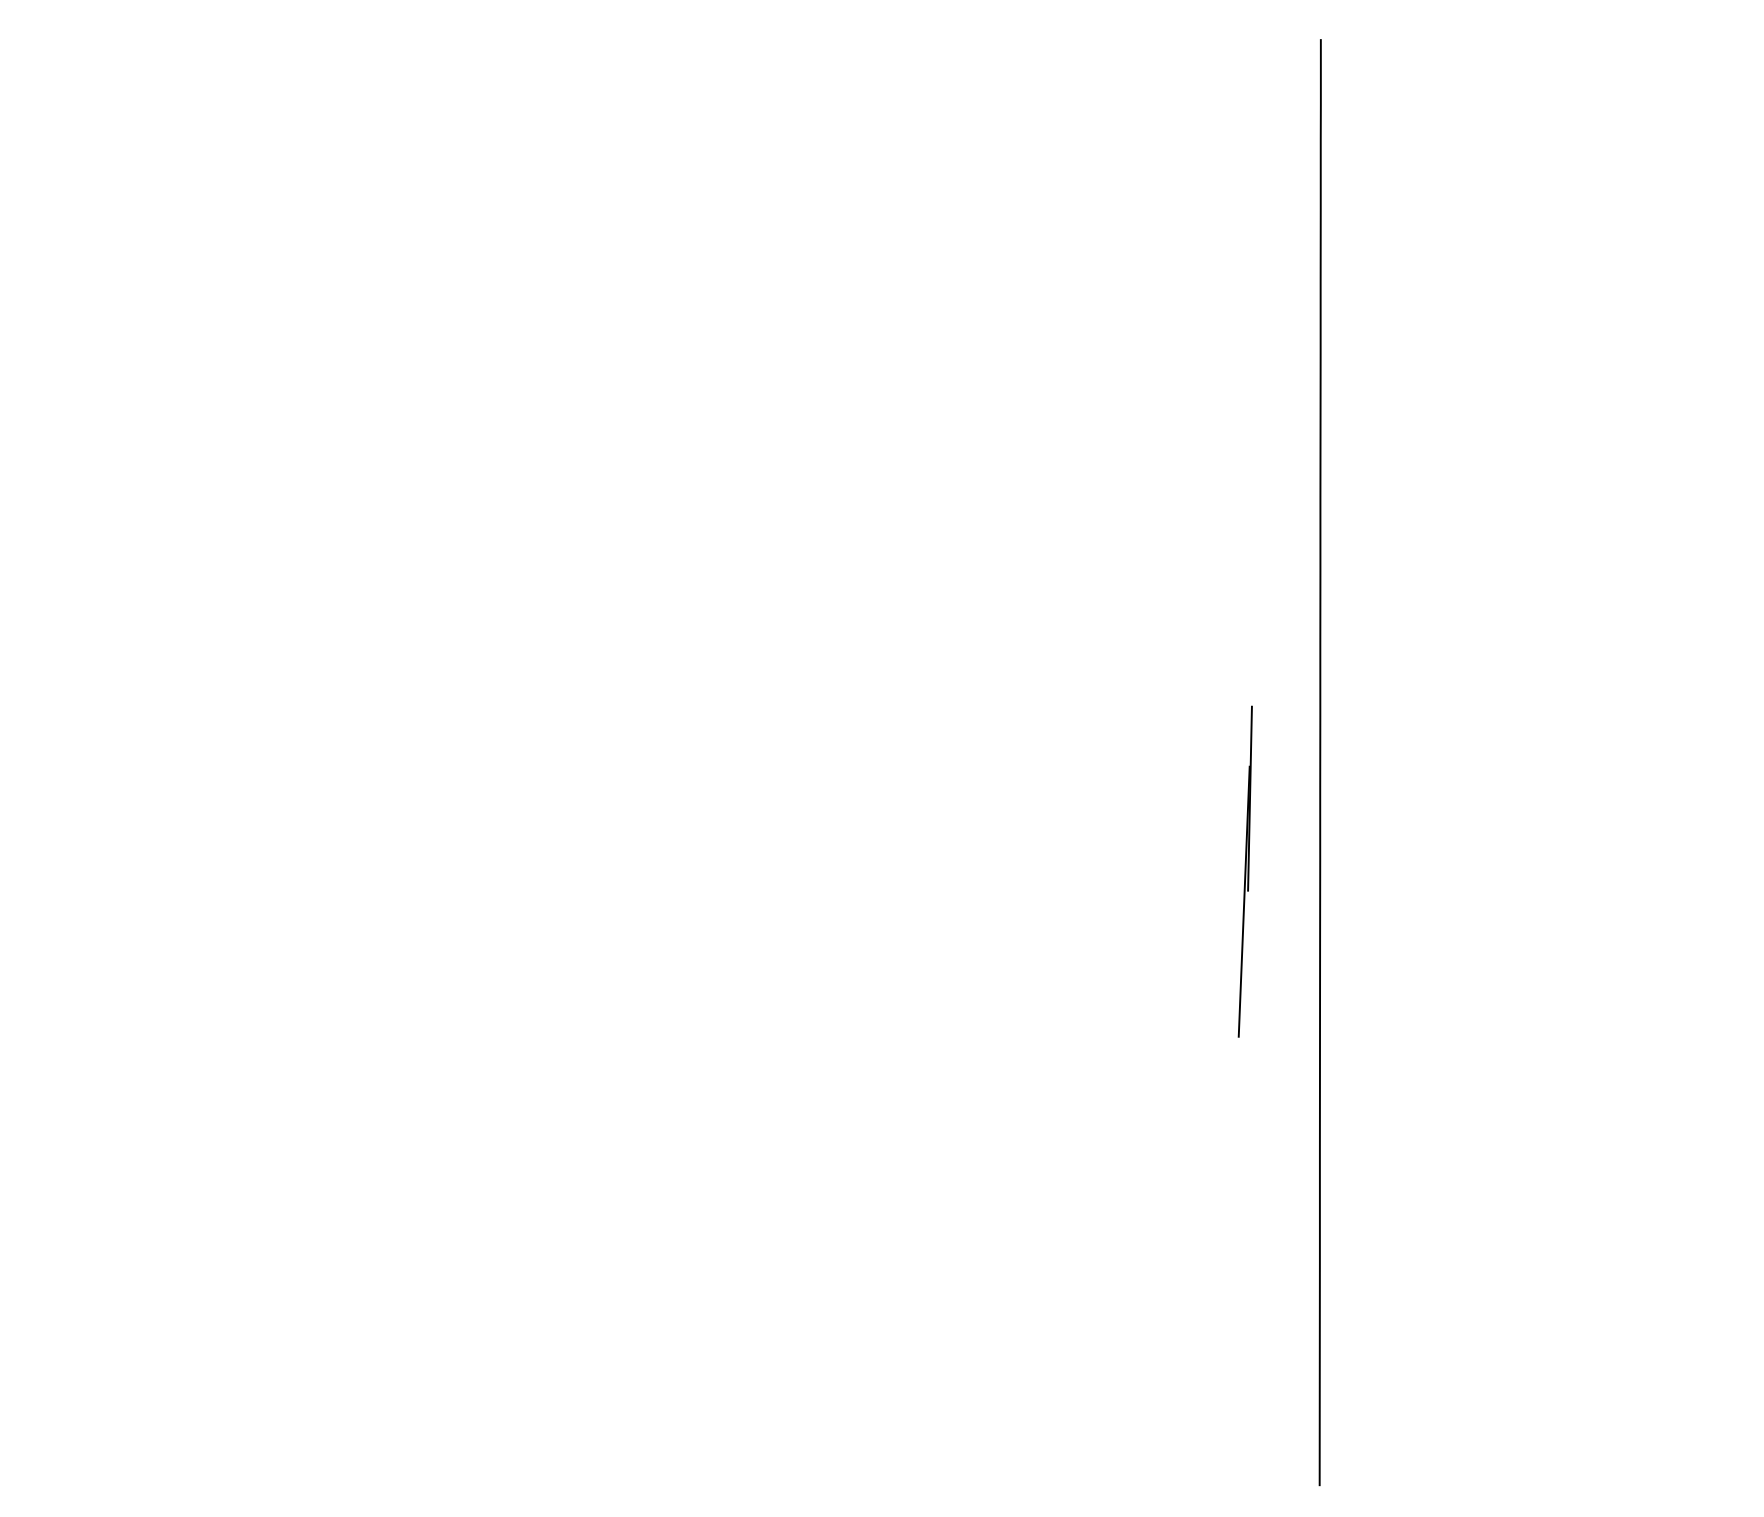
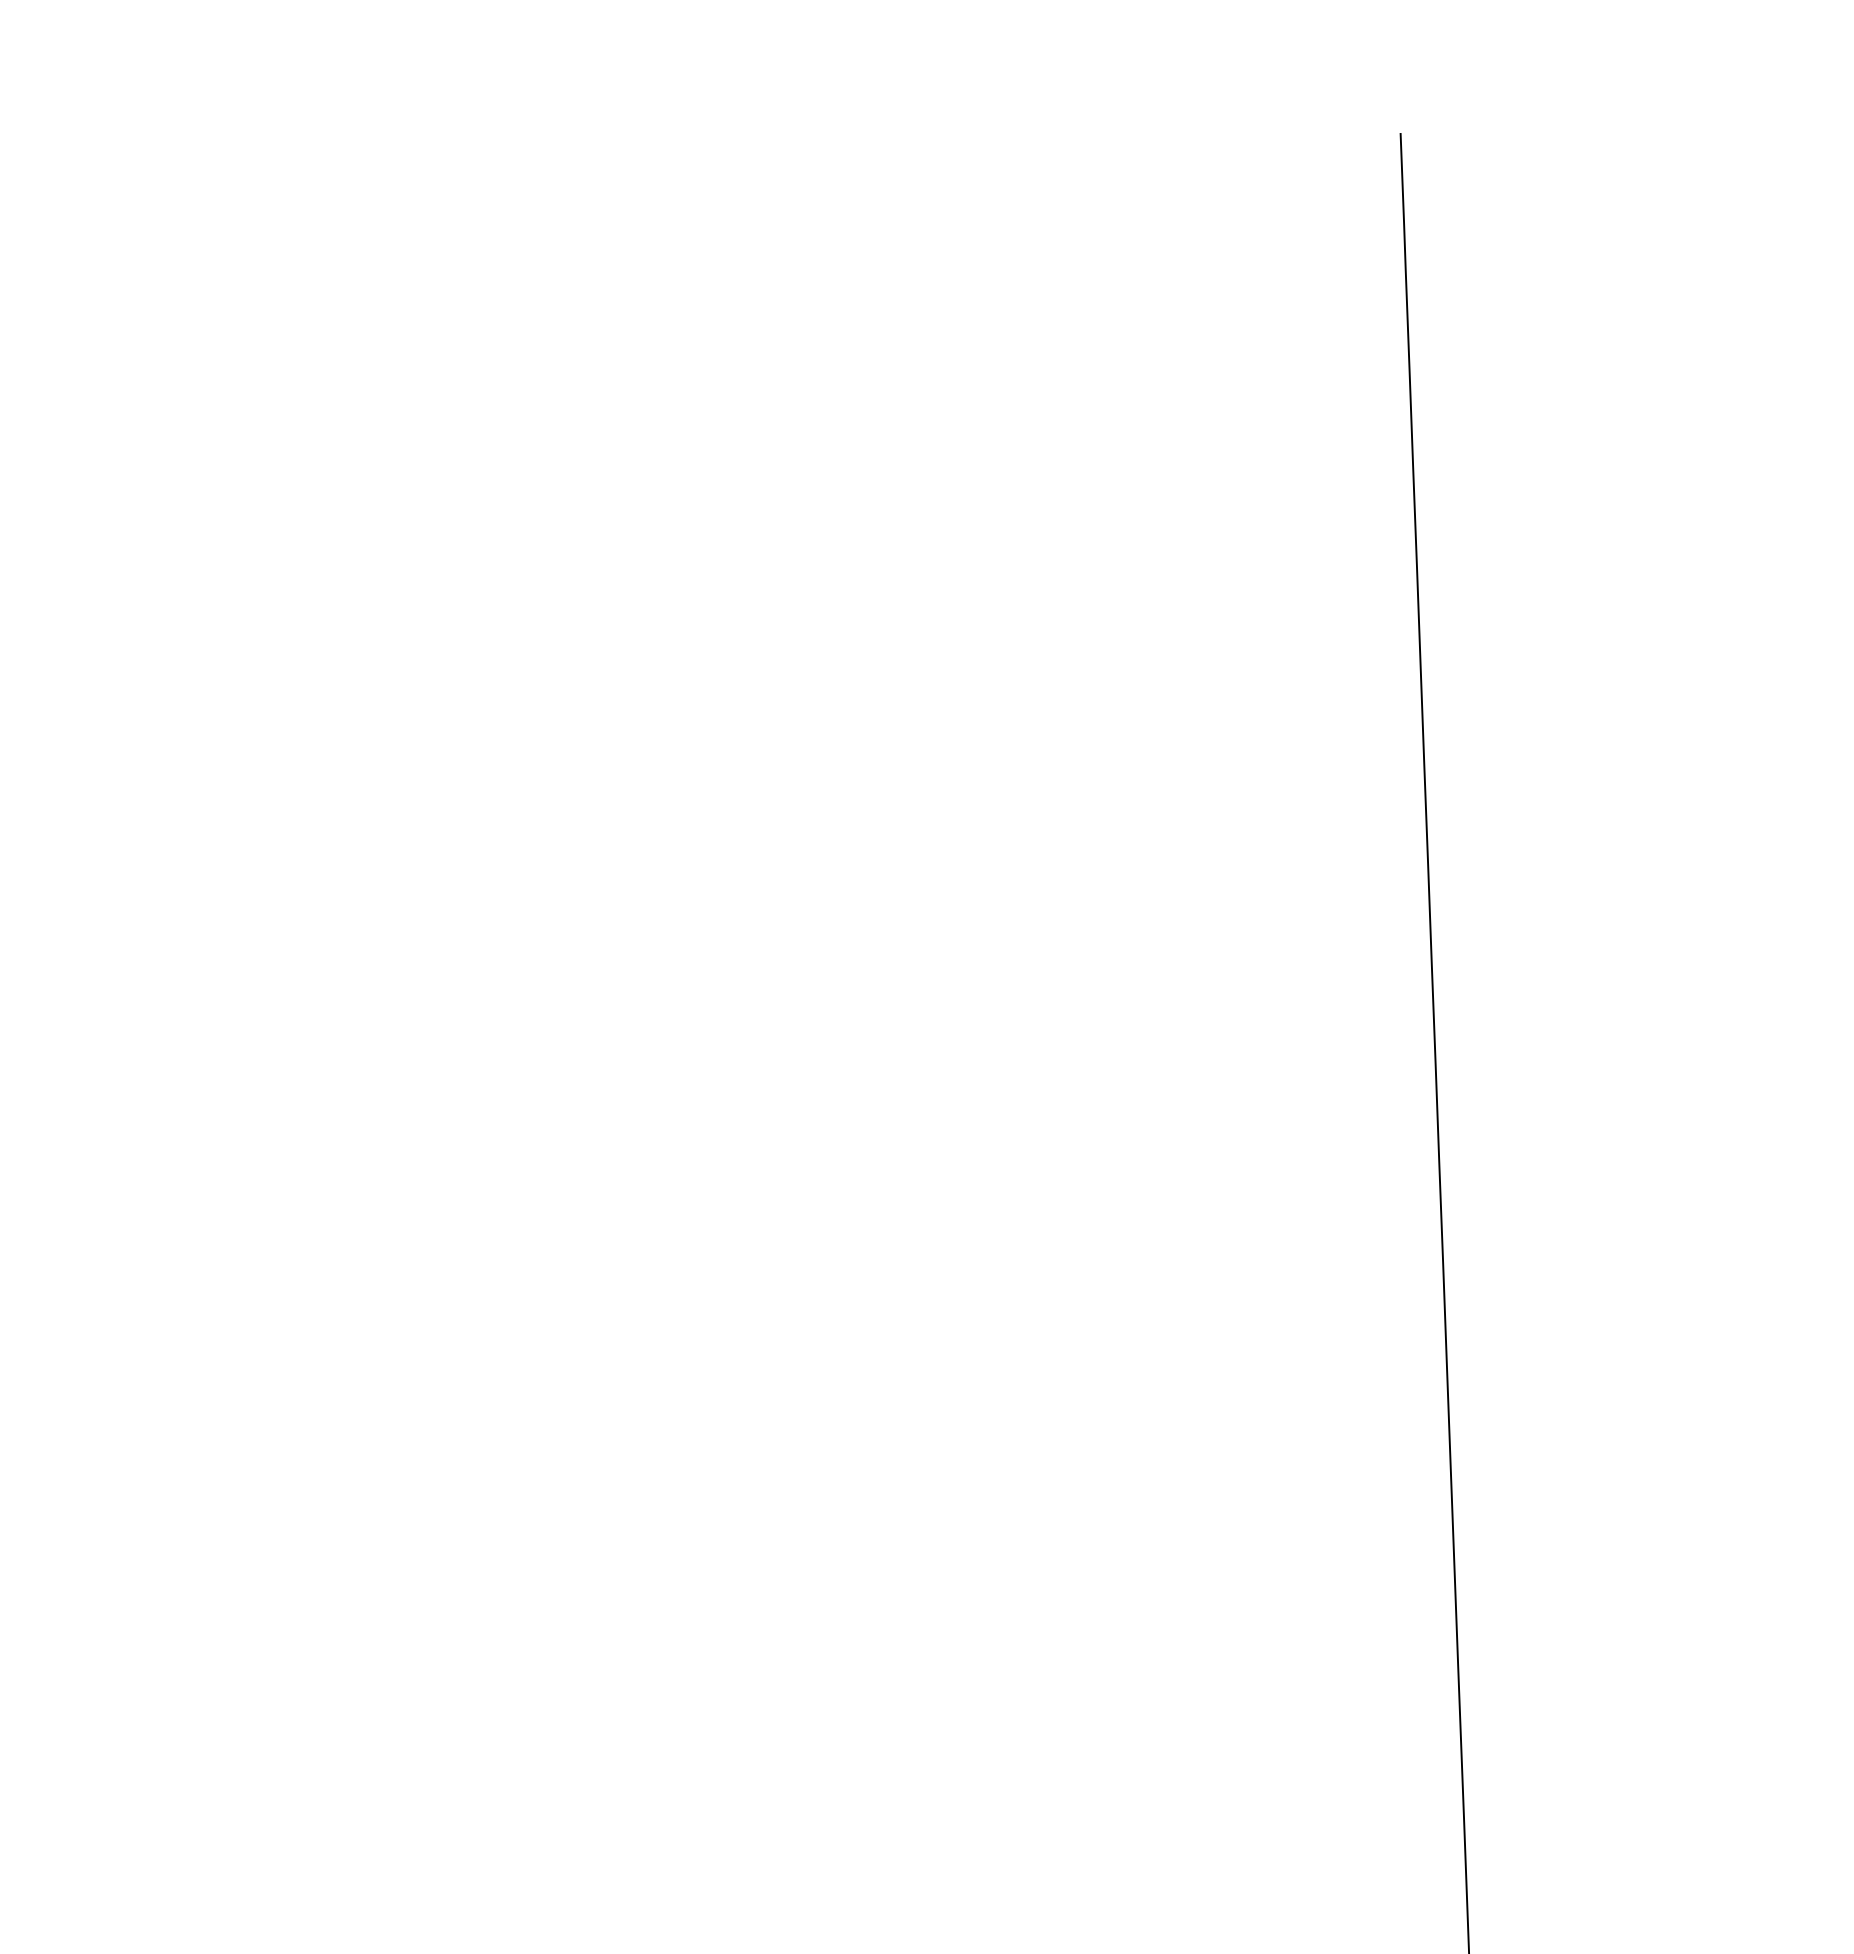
part: (1244, 871) -> (1339, 1281), removed

